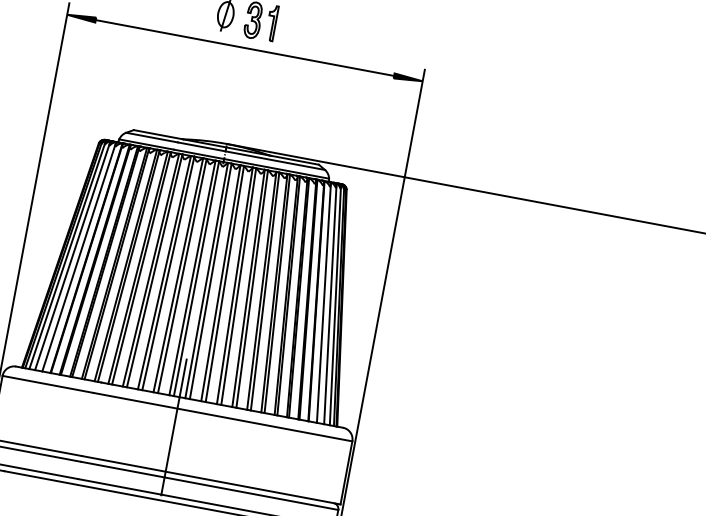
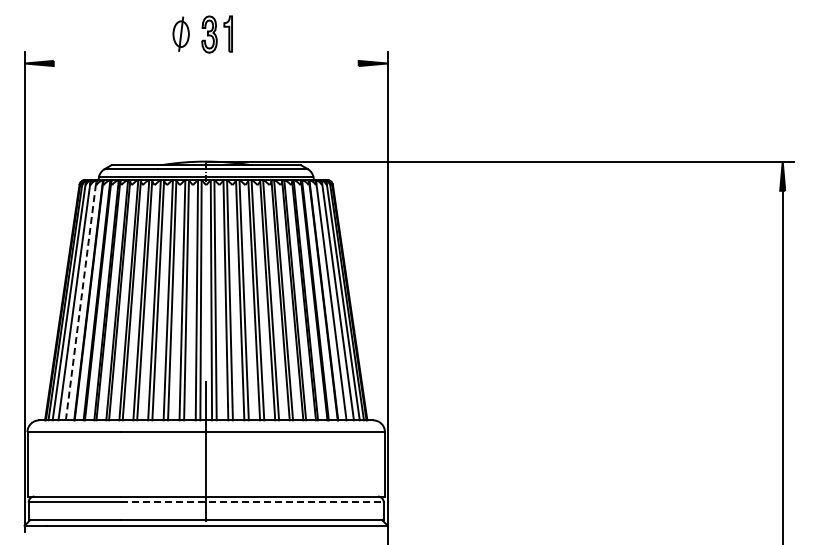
line: (244, 47) -> (205, 63), removed
line: (79, 258) -> (81, 301), solid -> dashed
line: (209, 486) -> (252, 502), solid -> dashed

